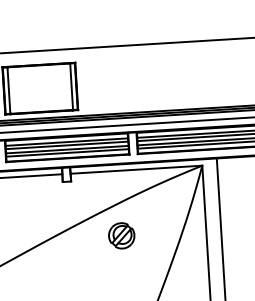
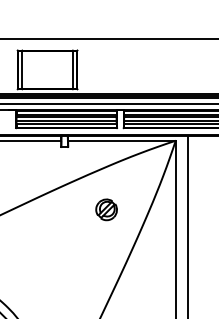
part: (121, 235) -> (106, 209), moved

